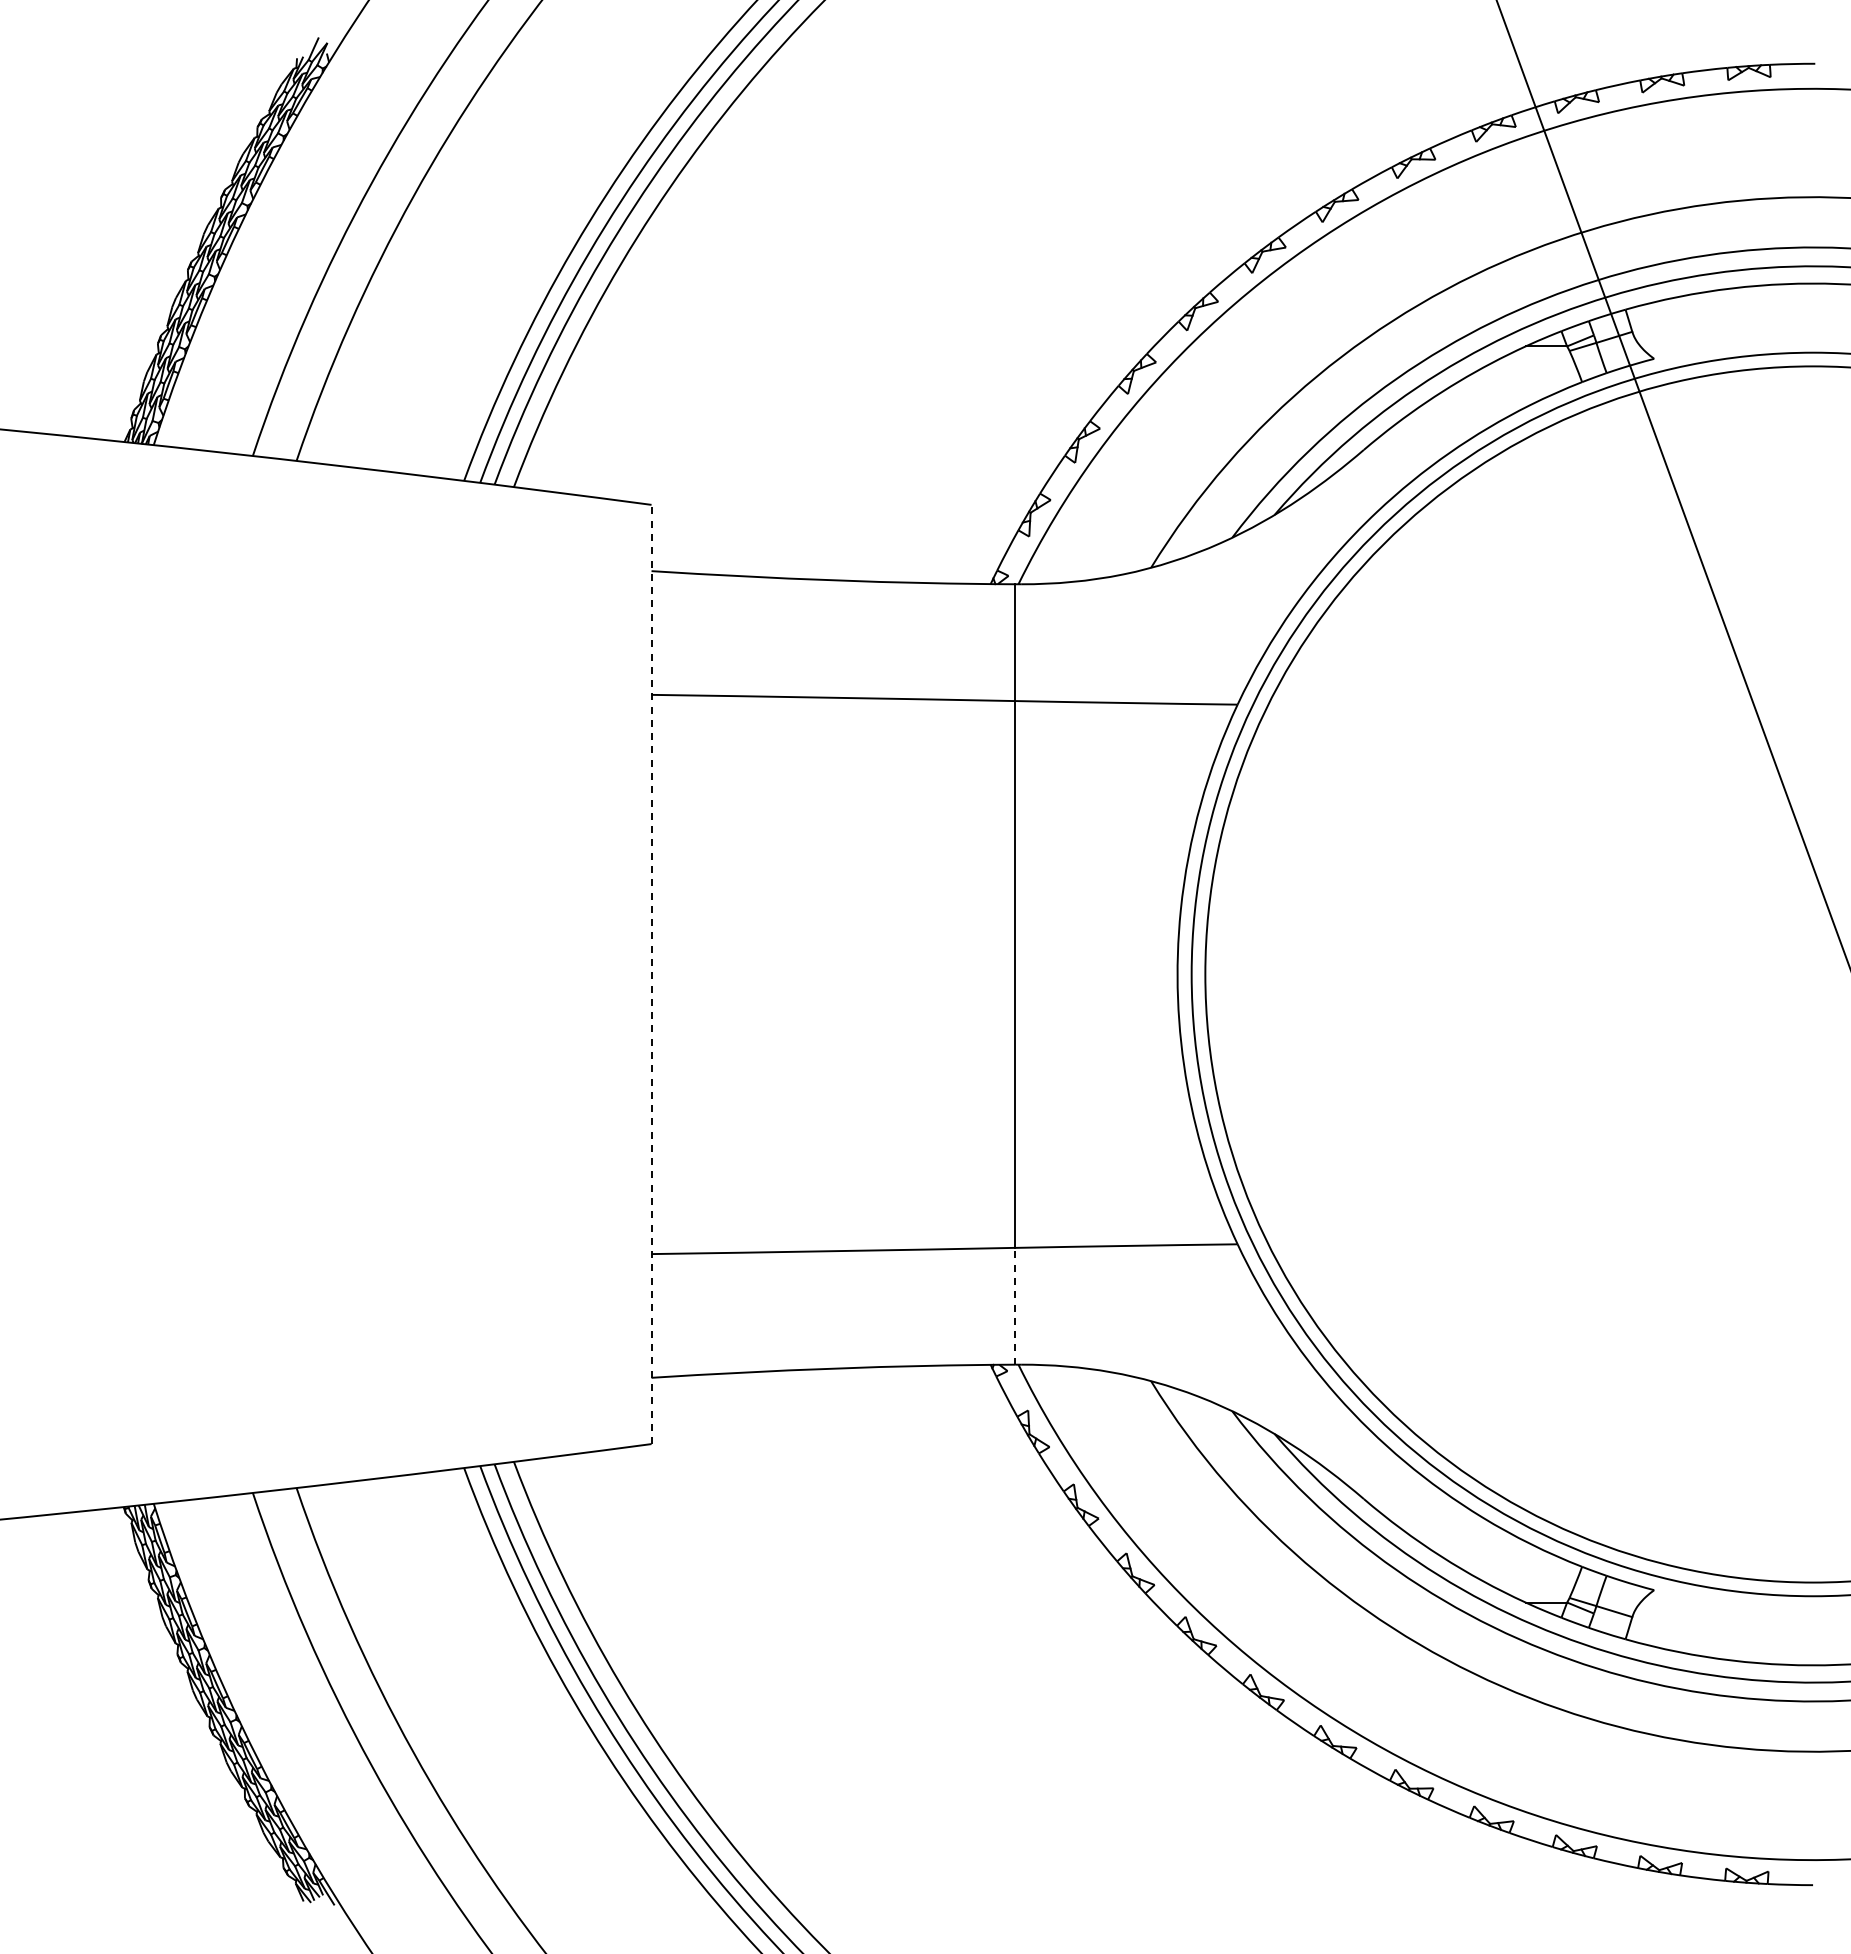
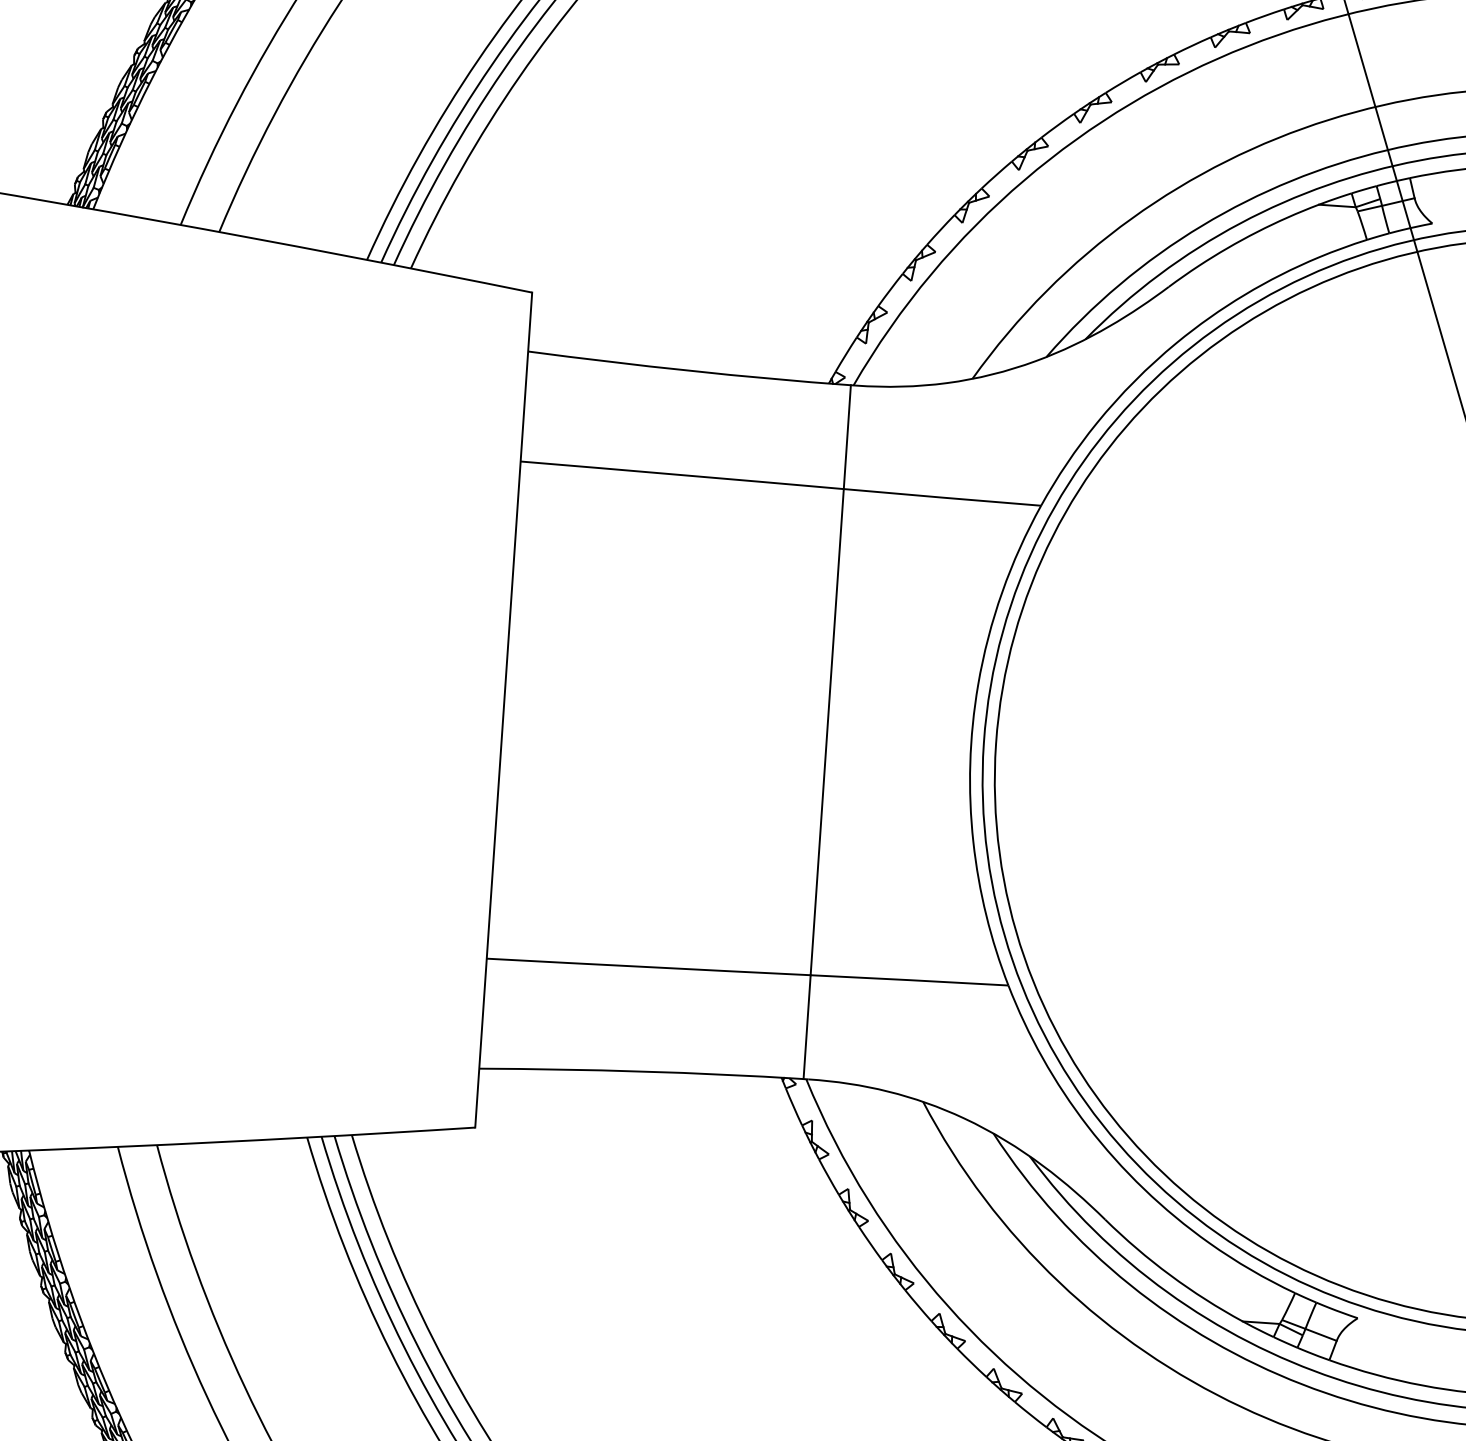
line: (651, 974) -> (503, 710), dashed -> solid
line: (1015, 1305) -> (807, 1026), dashed -> solid

